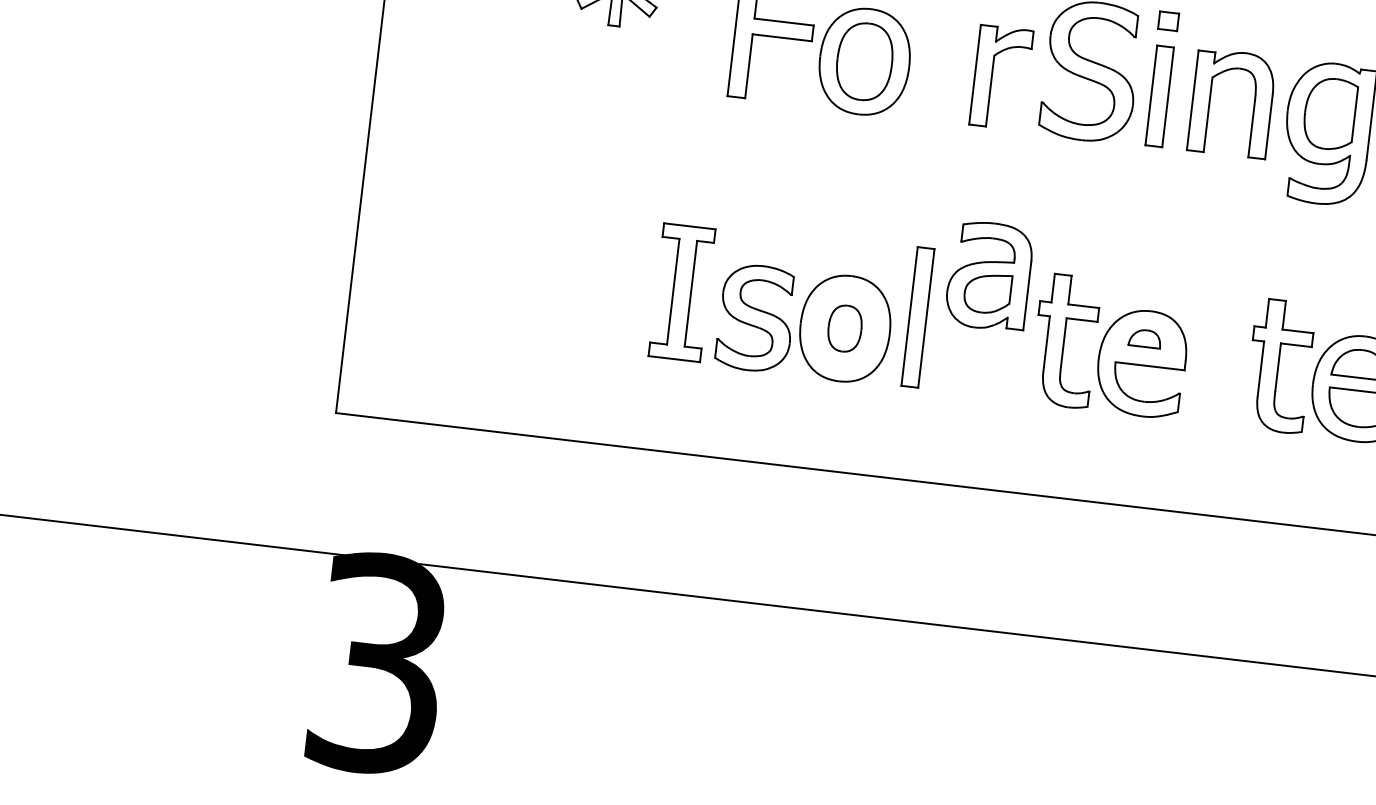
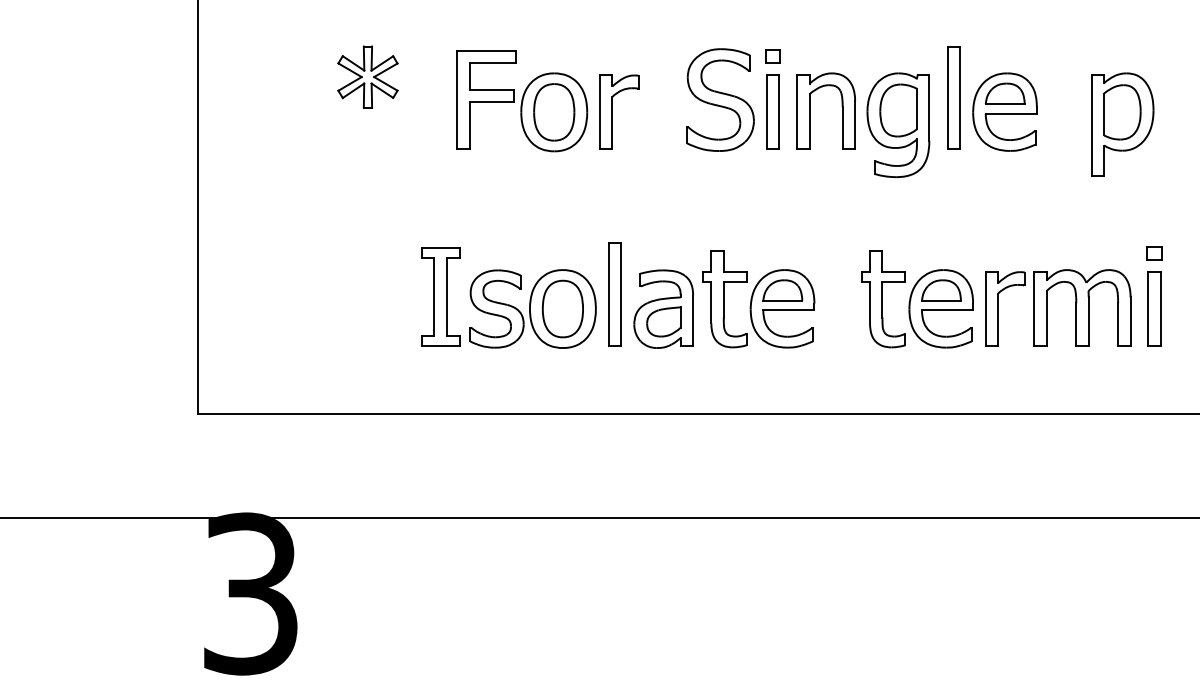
part: (992, 75) -> (612, 111), moved
part: (989, 275) -> (663, 308), moved
part: (844, 327) -> (562, 308), size x1.67
part: (1144, 338) -> (782, 290), size x1.67

